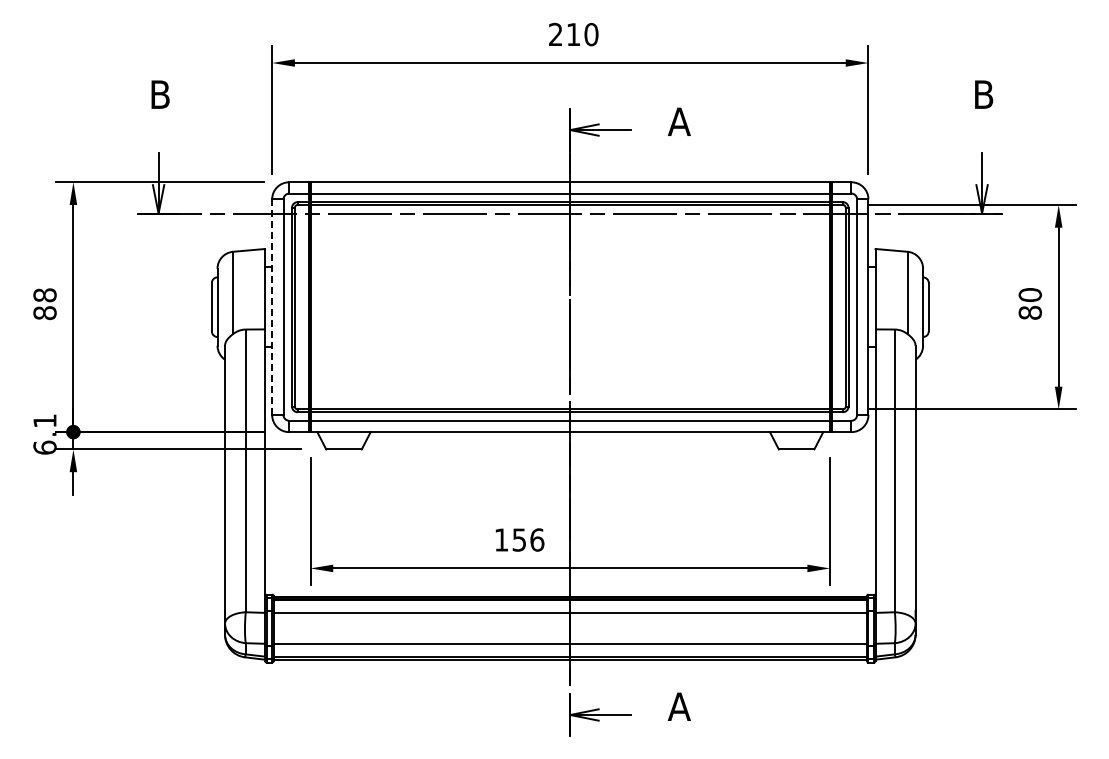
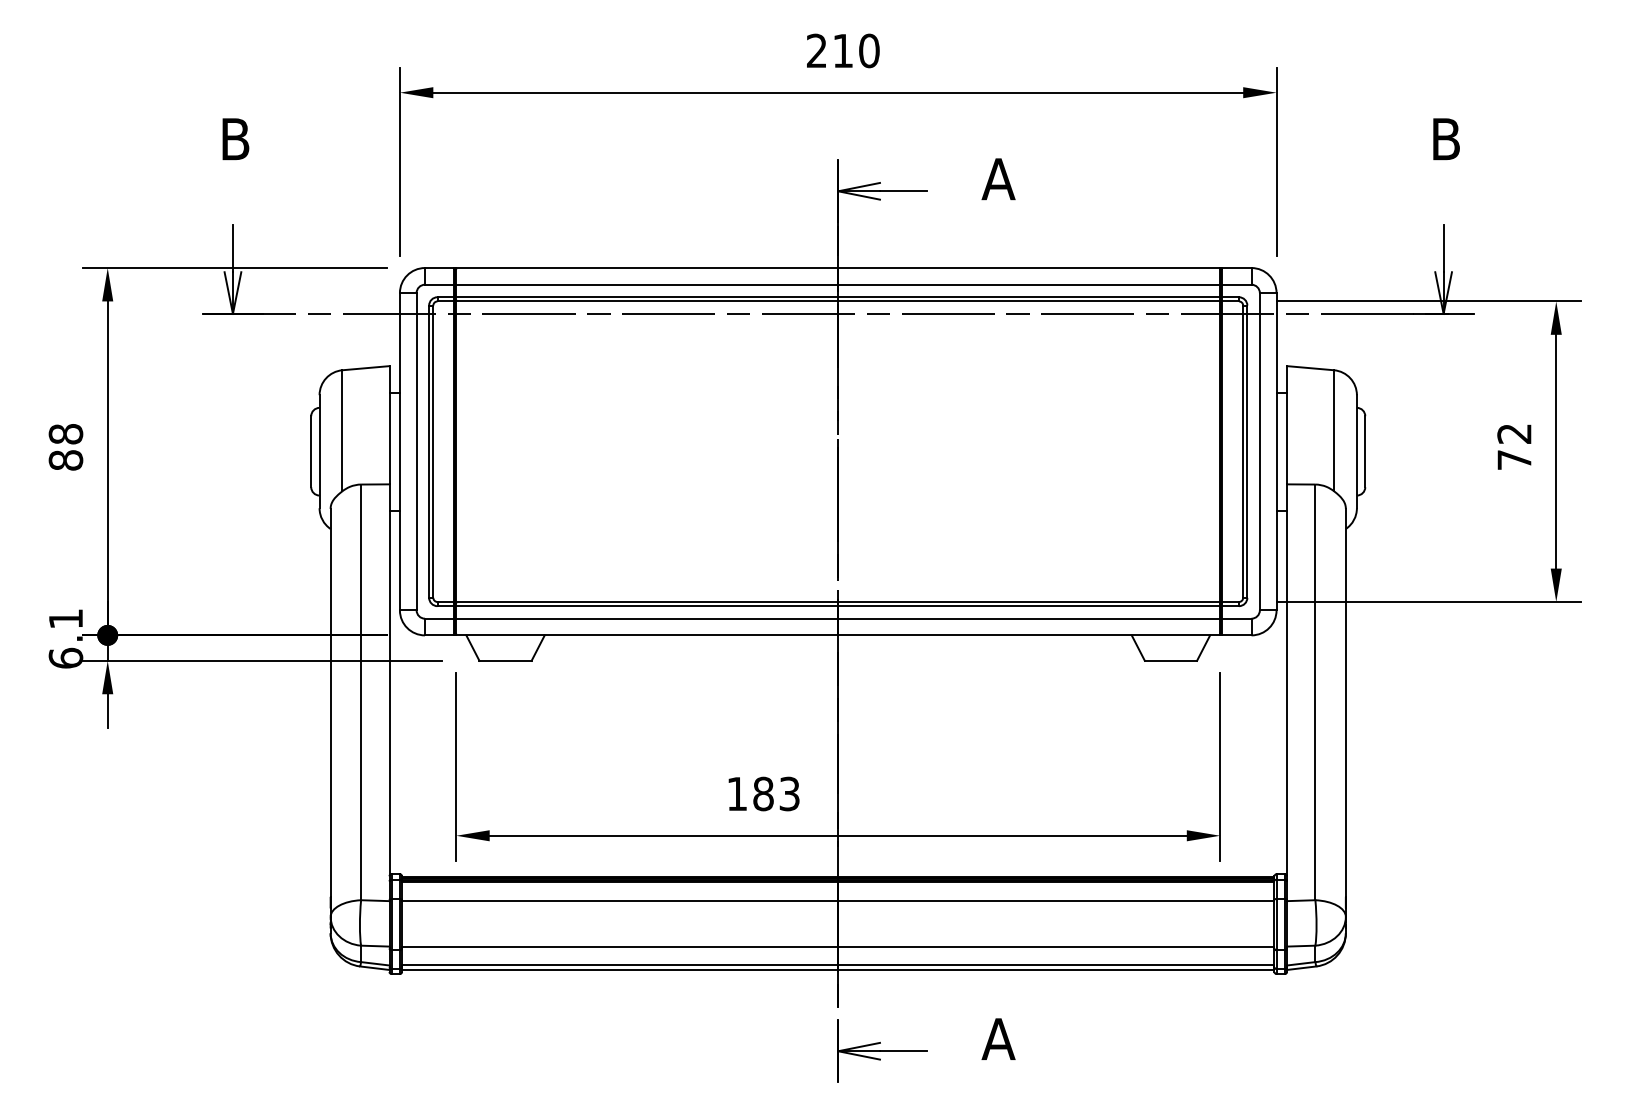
text: (1029, 303) -> (1513, 446), 80 -> 72
line: (272, 307) -> (400, 452), dashed -> solid
text: (528, 539) -> (776, 793), 156 -> 183

